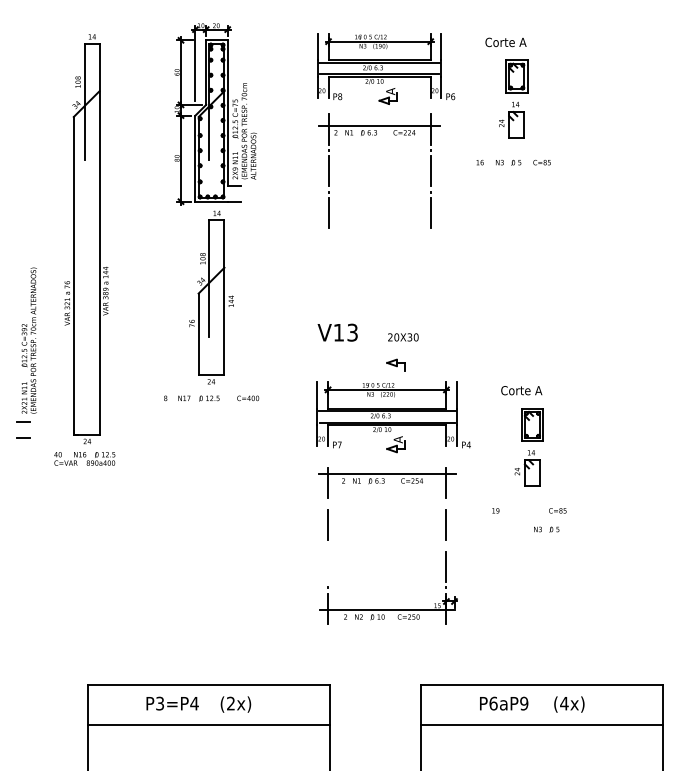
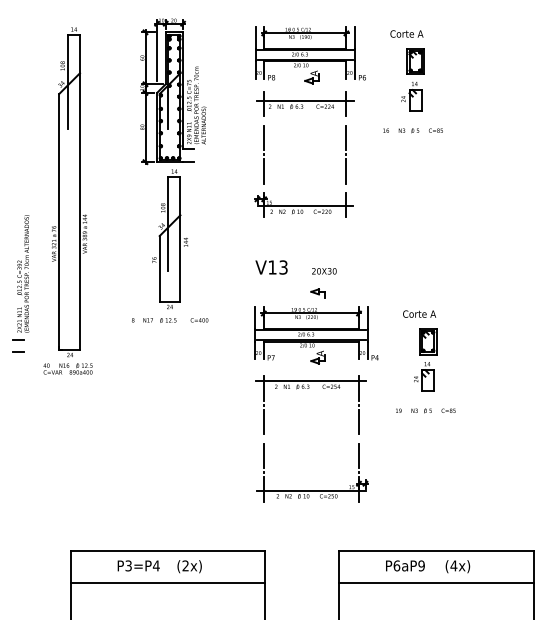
part: (377, 254) -> (303, 204), added
text: (546, 529) -> (421, 410), moved
line: (327, 566) -> (263, 455), added

